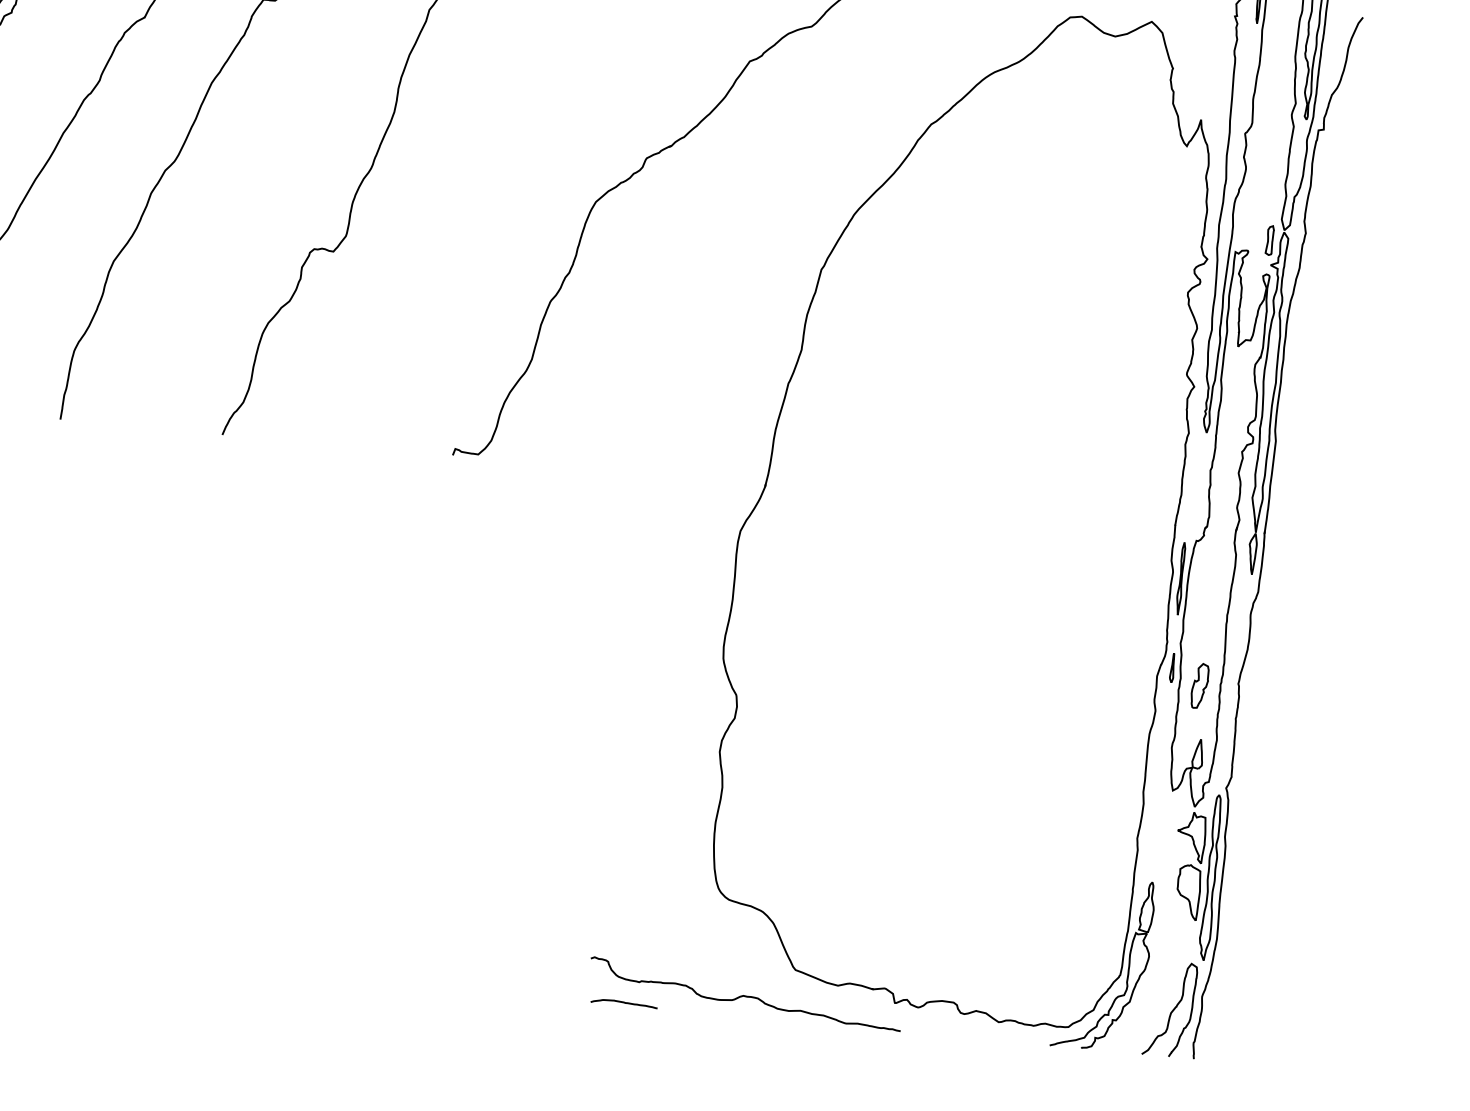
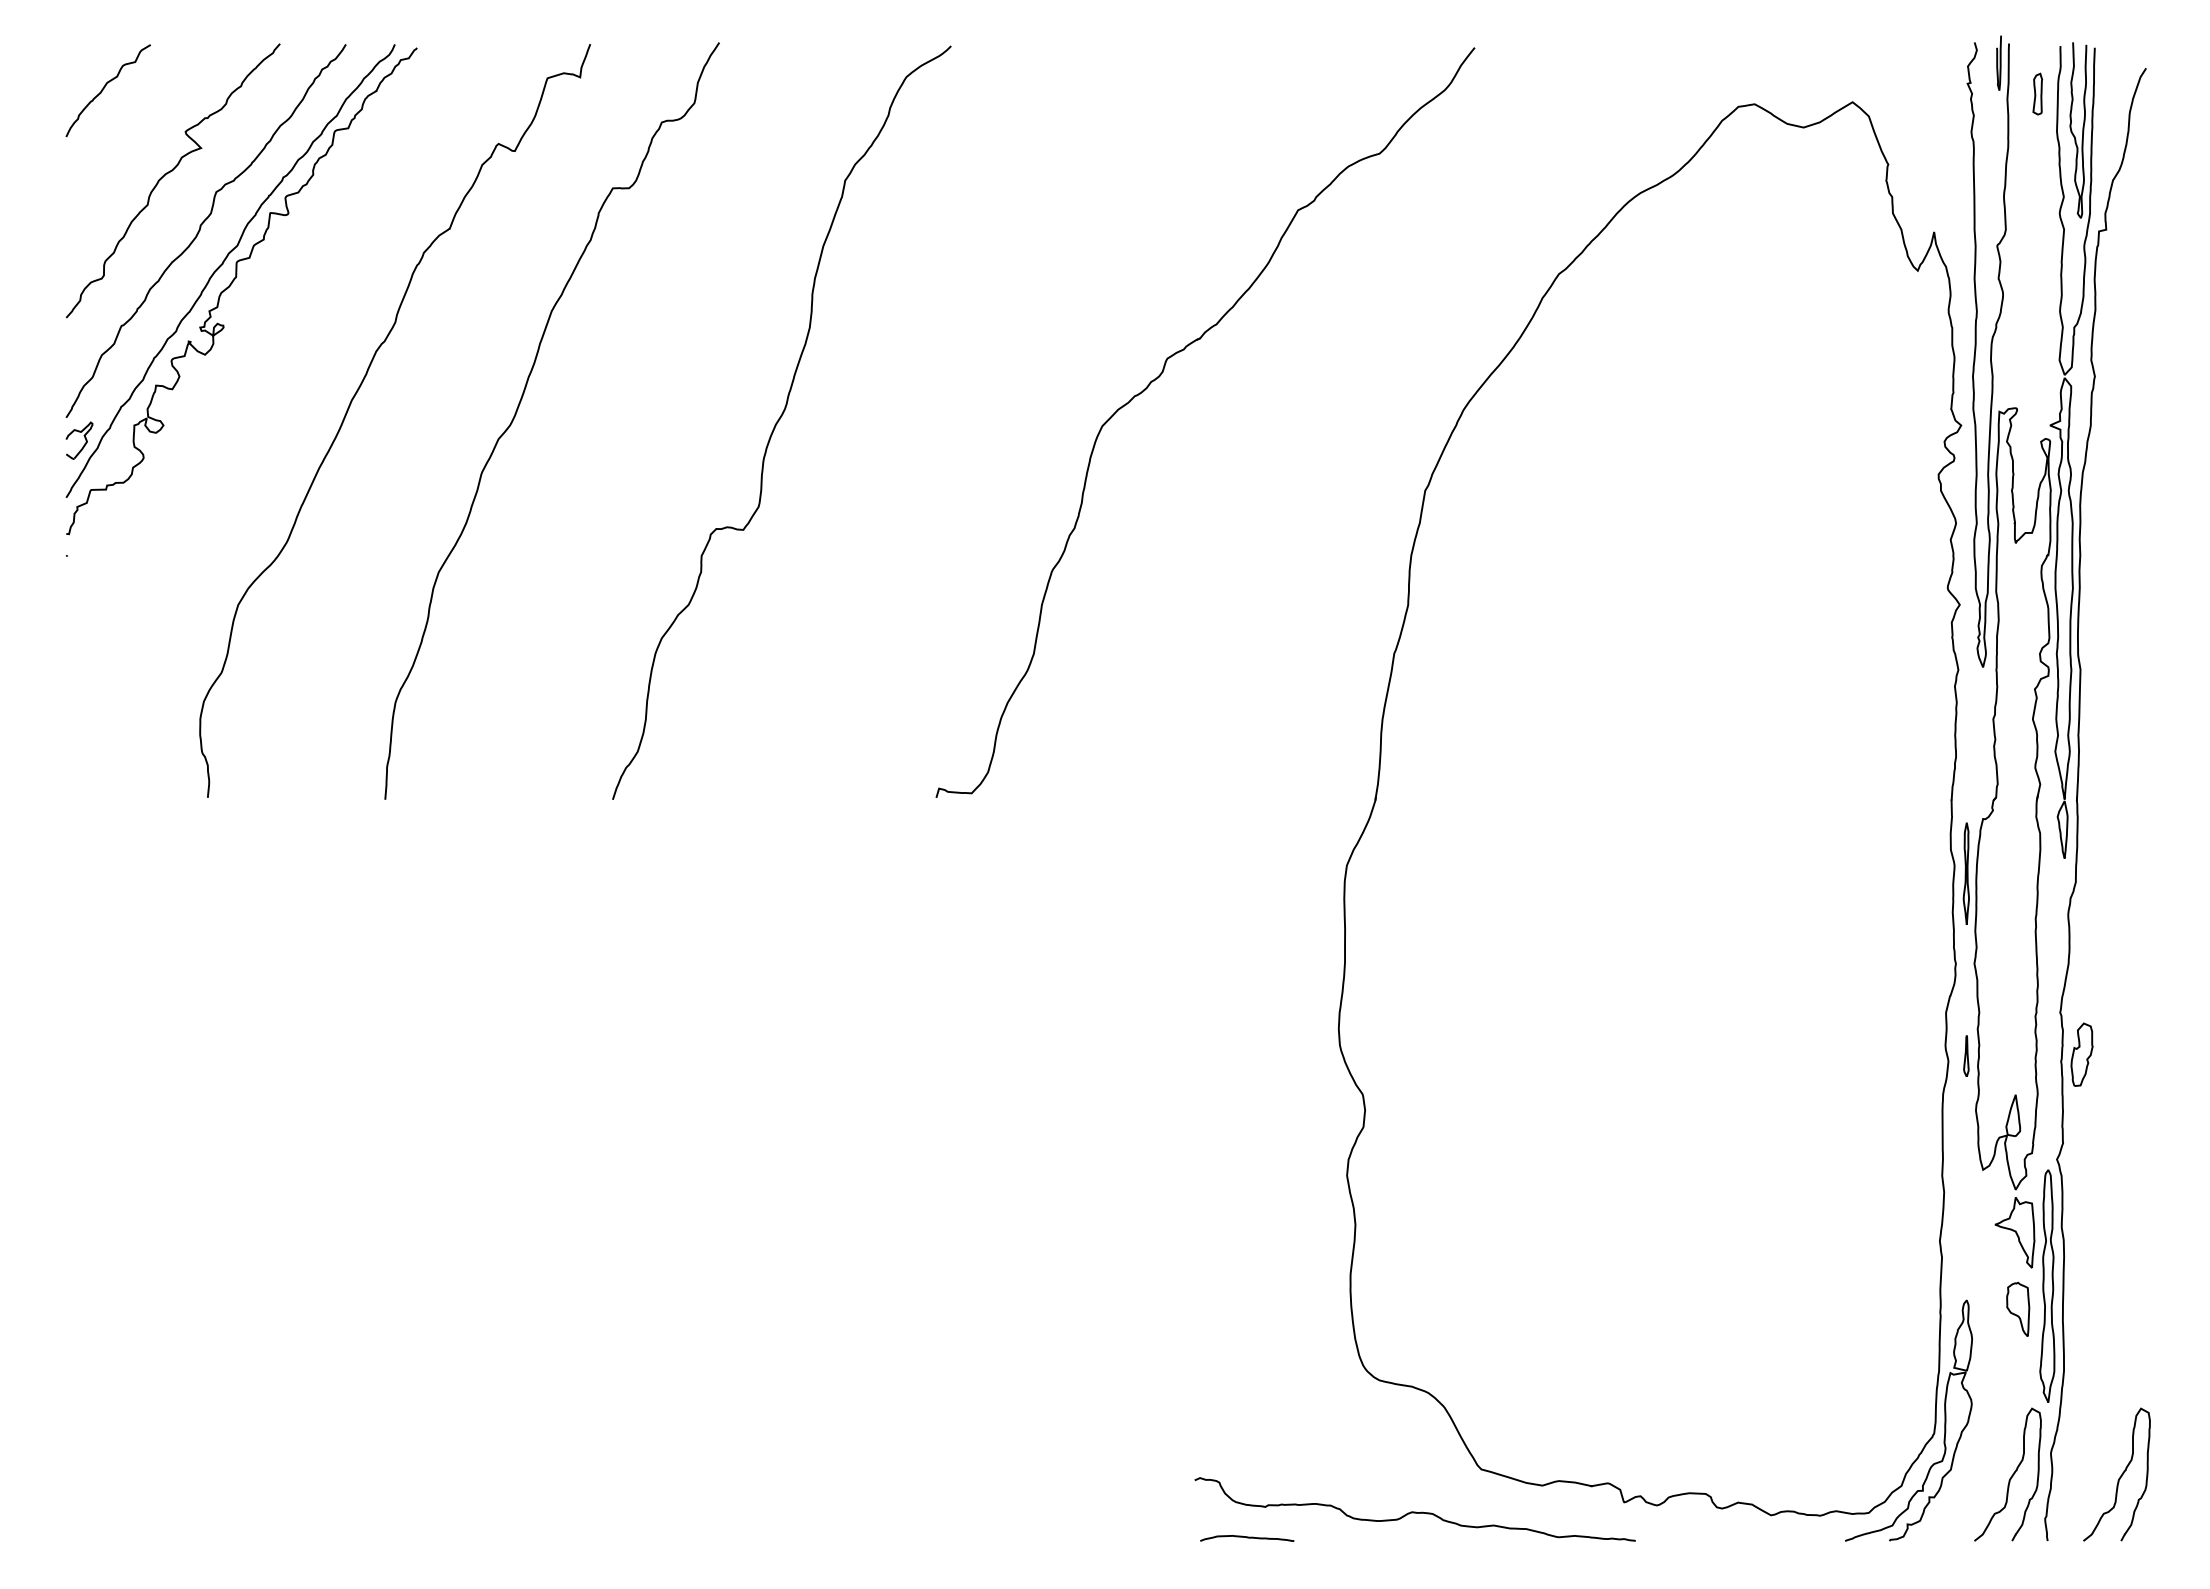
part: (1269, 240) -> (2037, 93), moved
part: (1172, 667) -> (1966, 1055), moved
part: (1199, 685) -> (2081, 1054), moved
part: (1187, 892) -> (2017, 1309), size x0.7
curve: (1250, 1017) -> (2120, 1475), added

